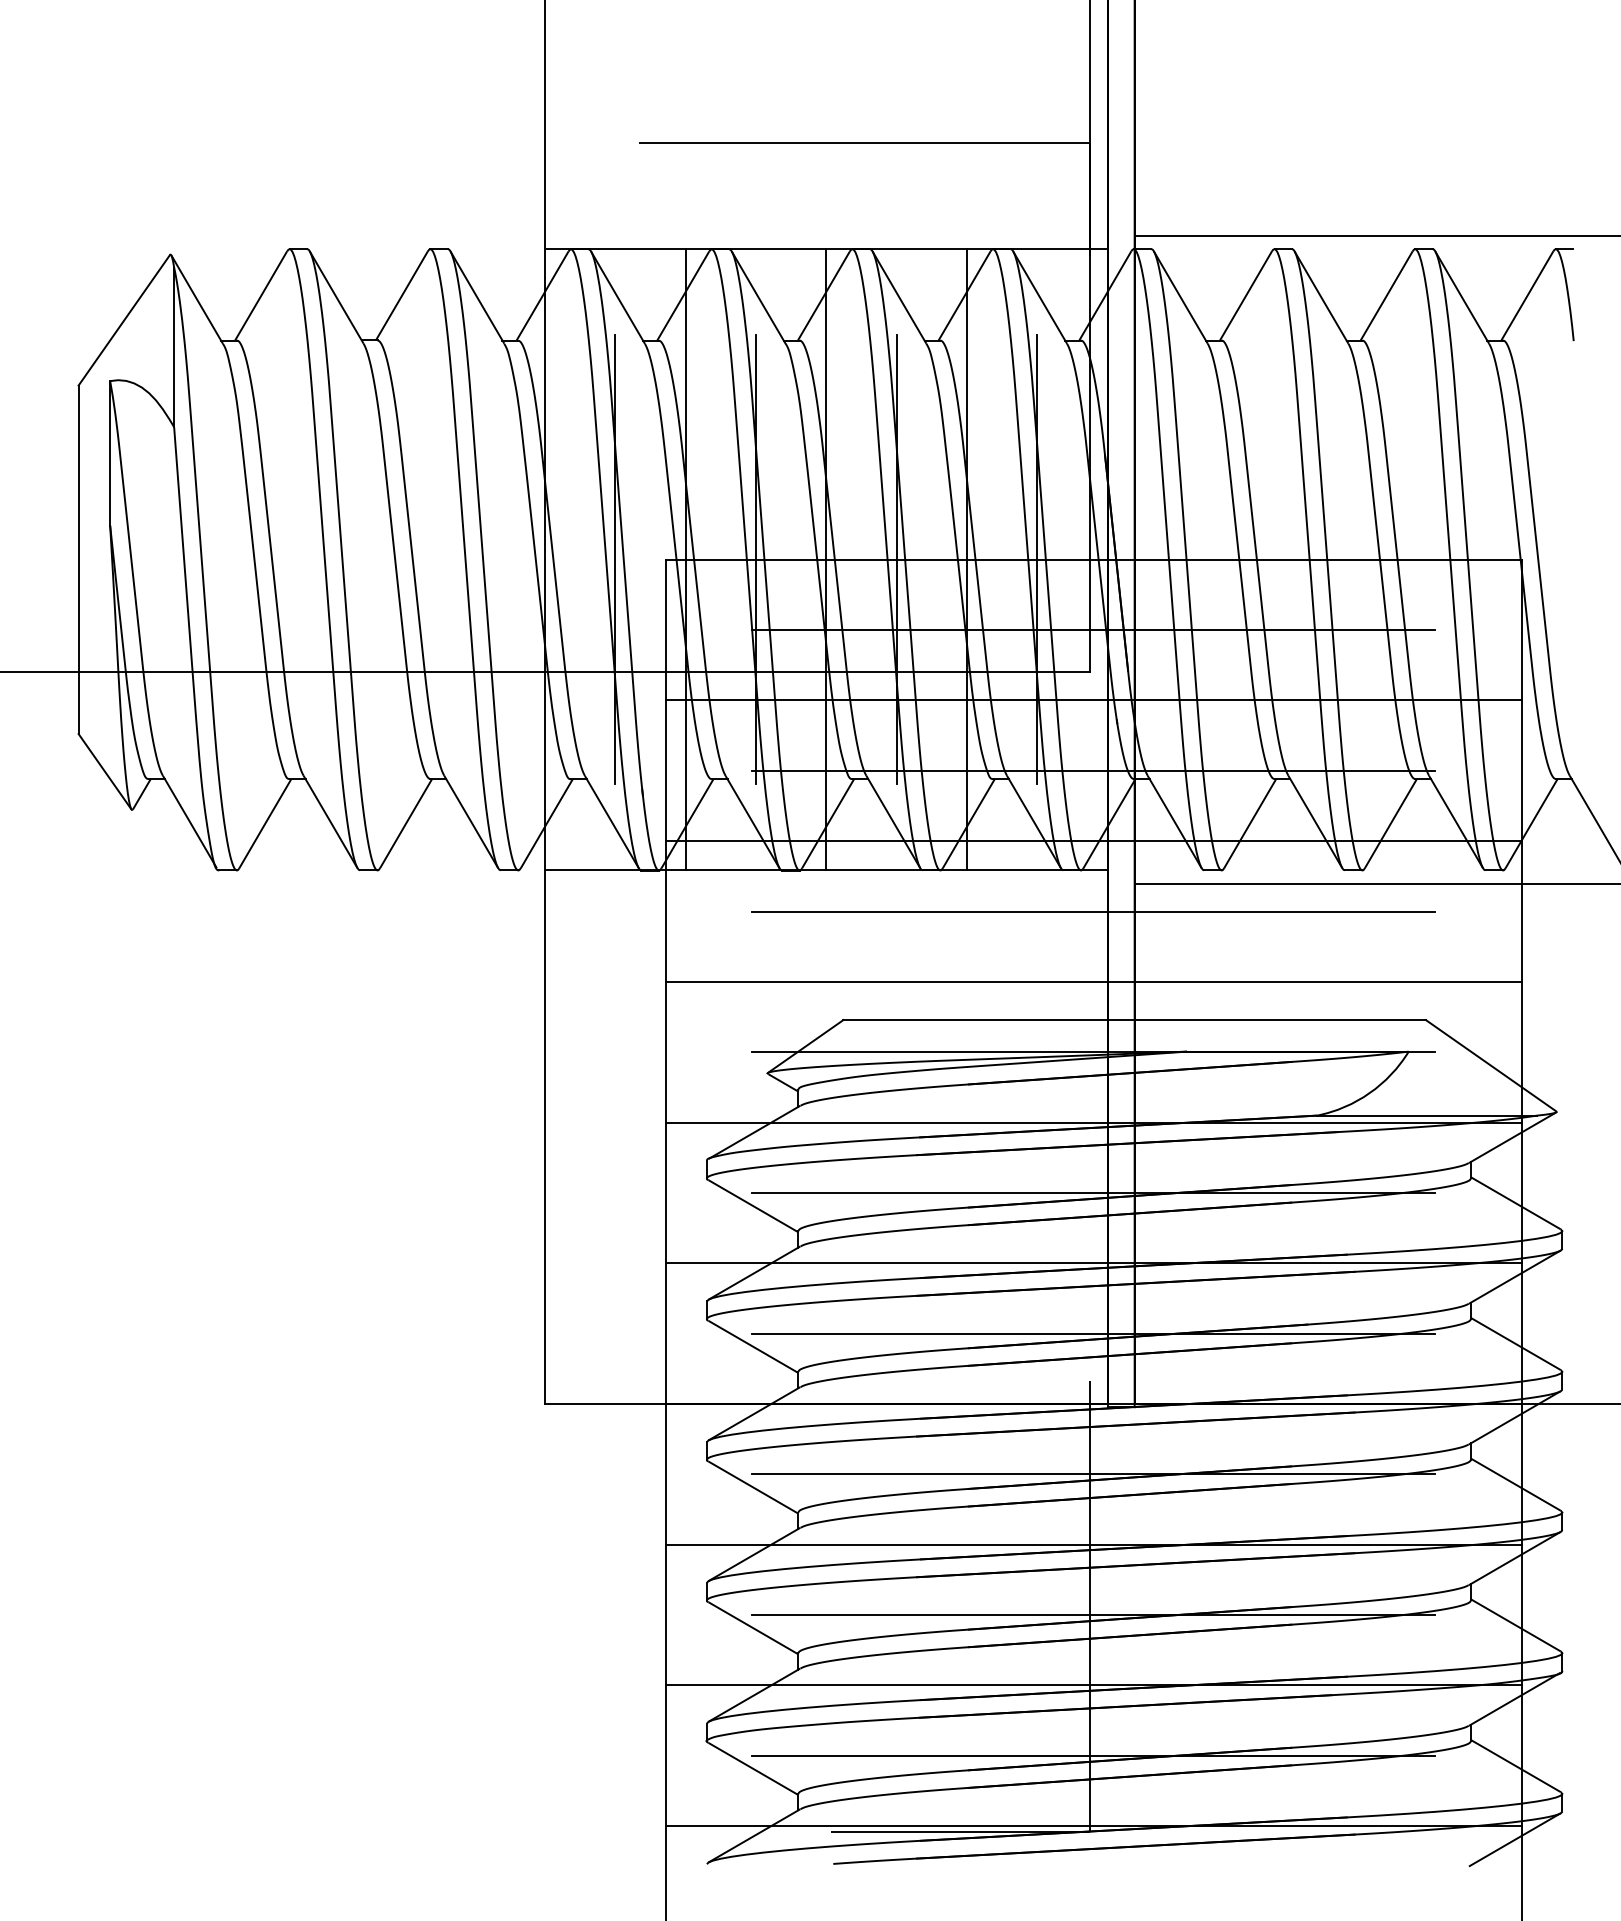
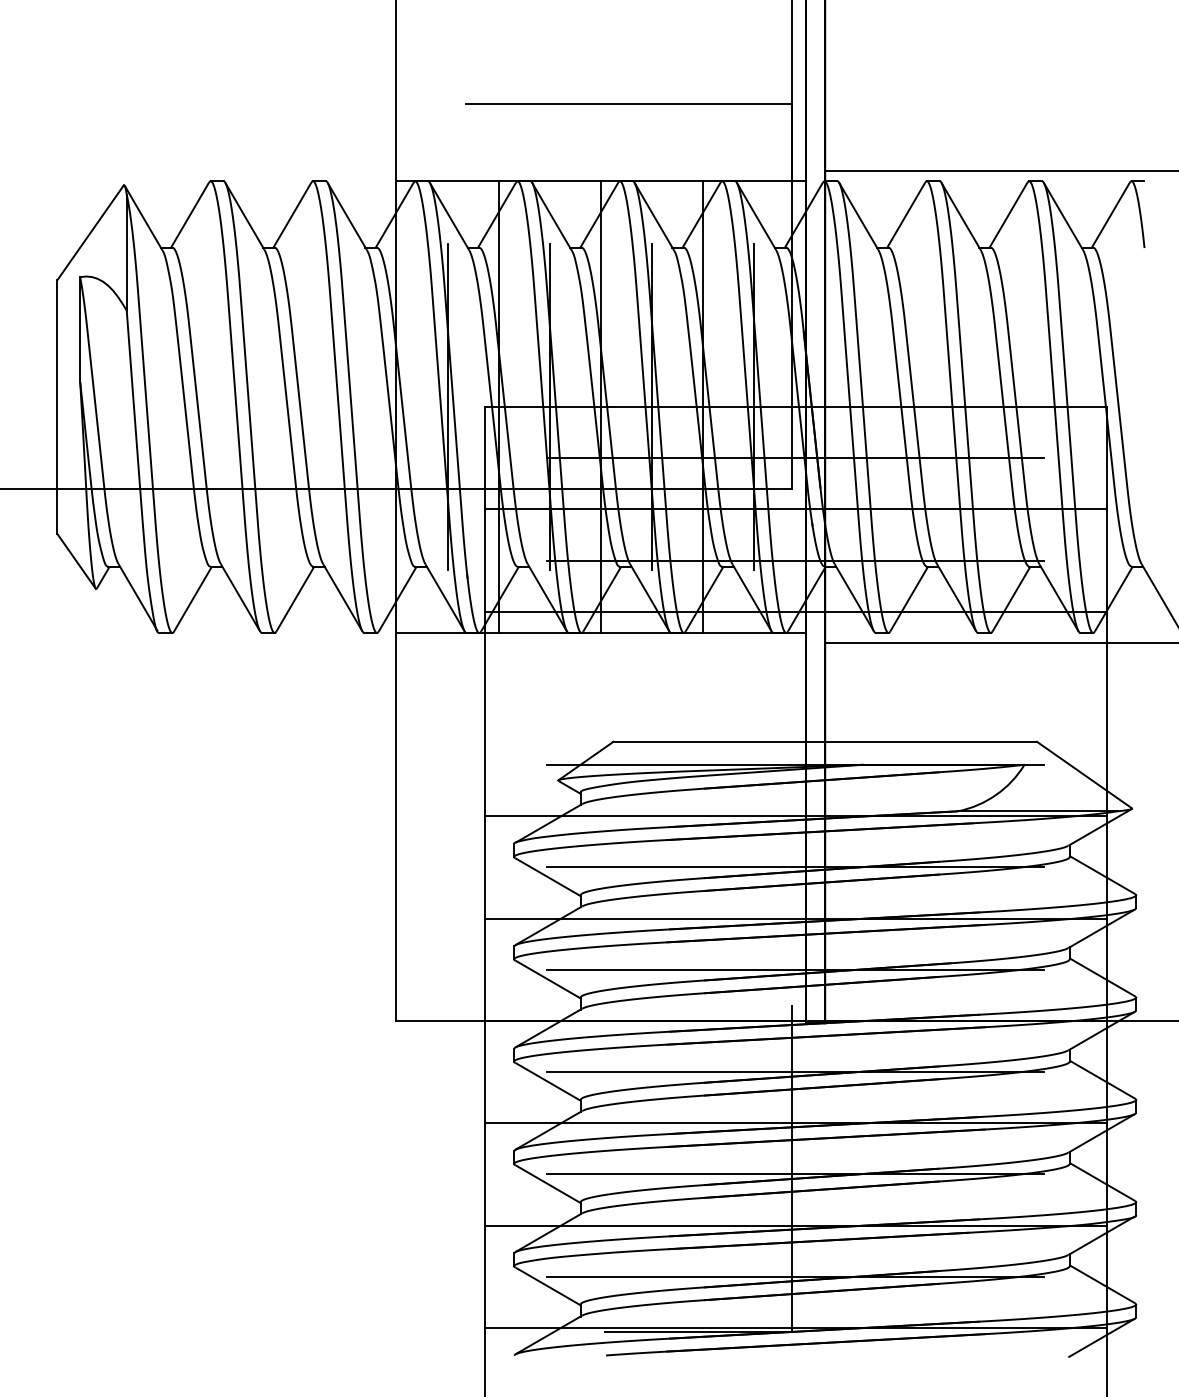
line: (1093, 911) -> (795, 662), removed
line: (1093, 981) -> (795, 713), removed

